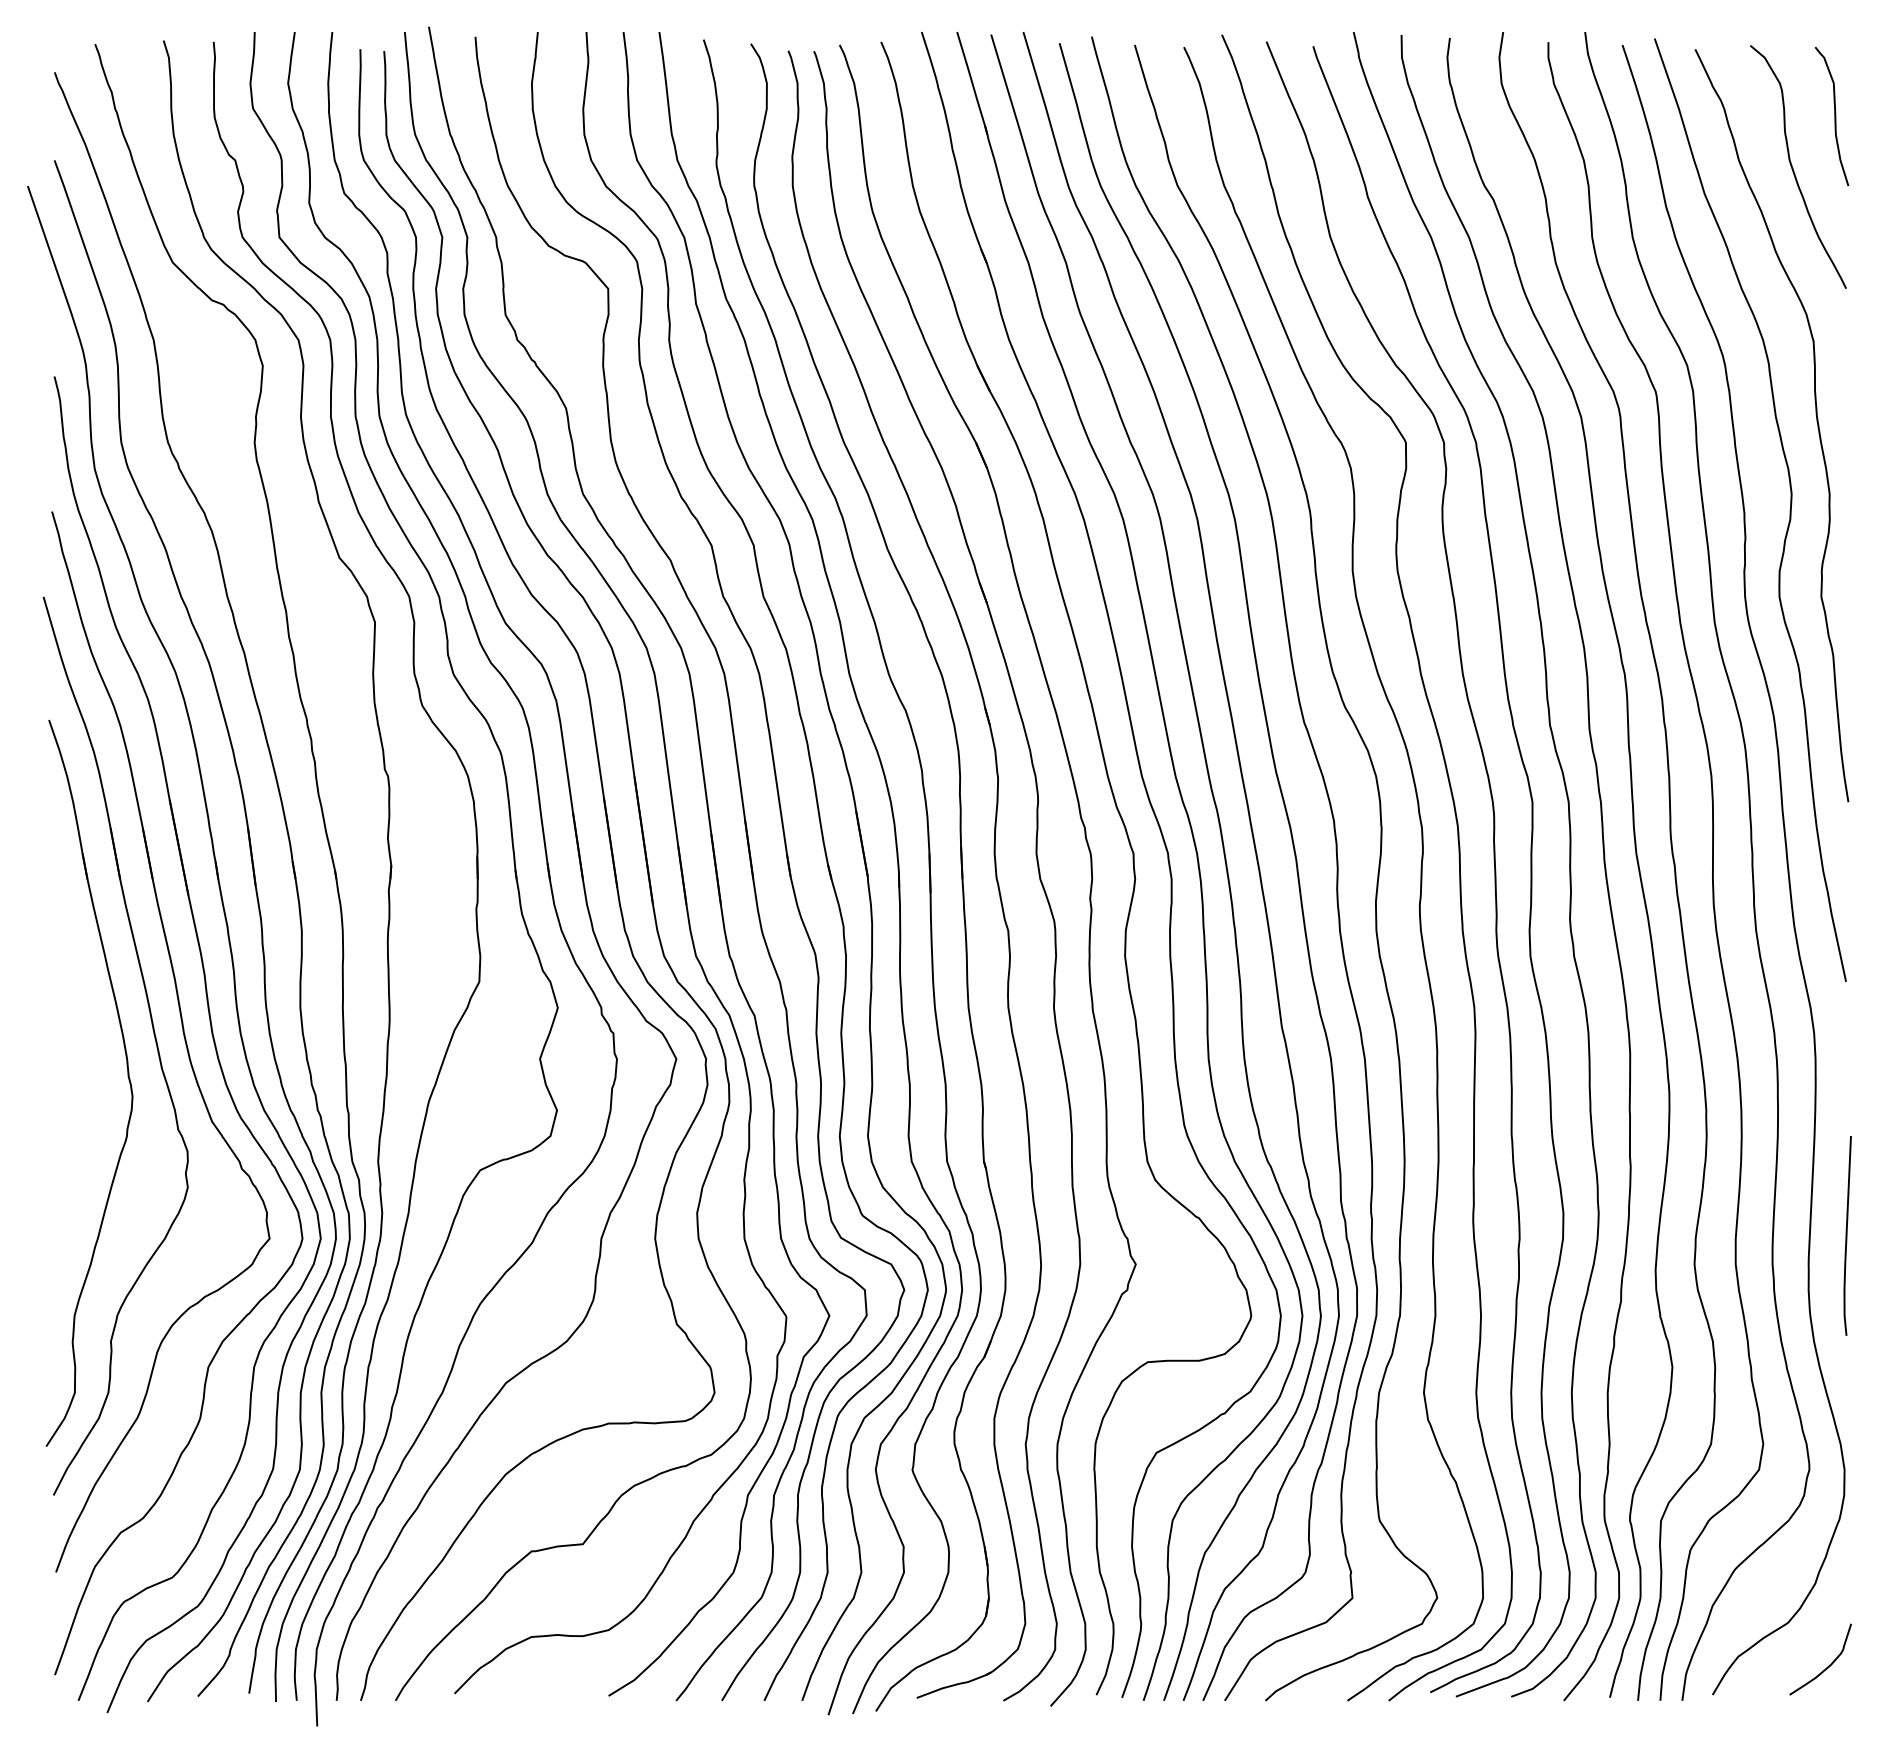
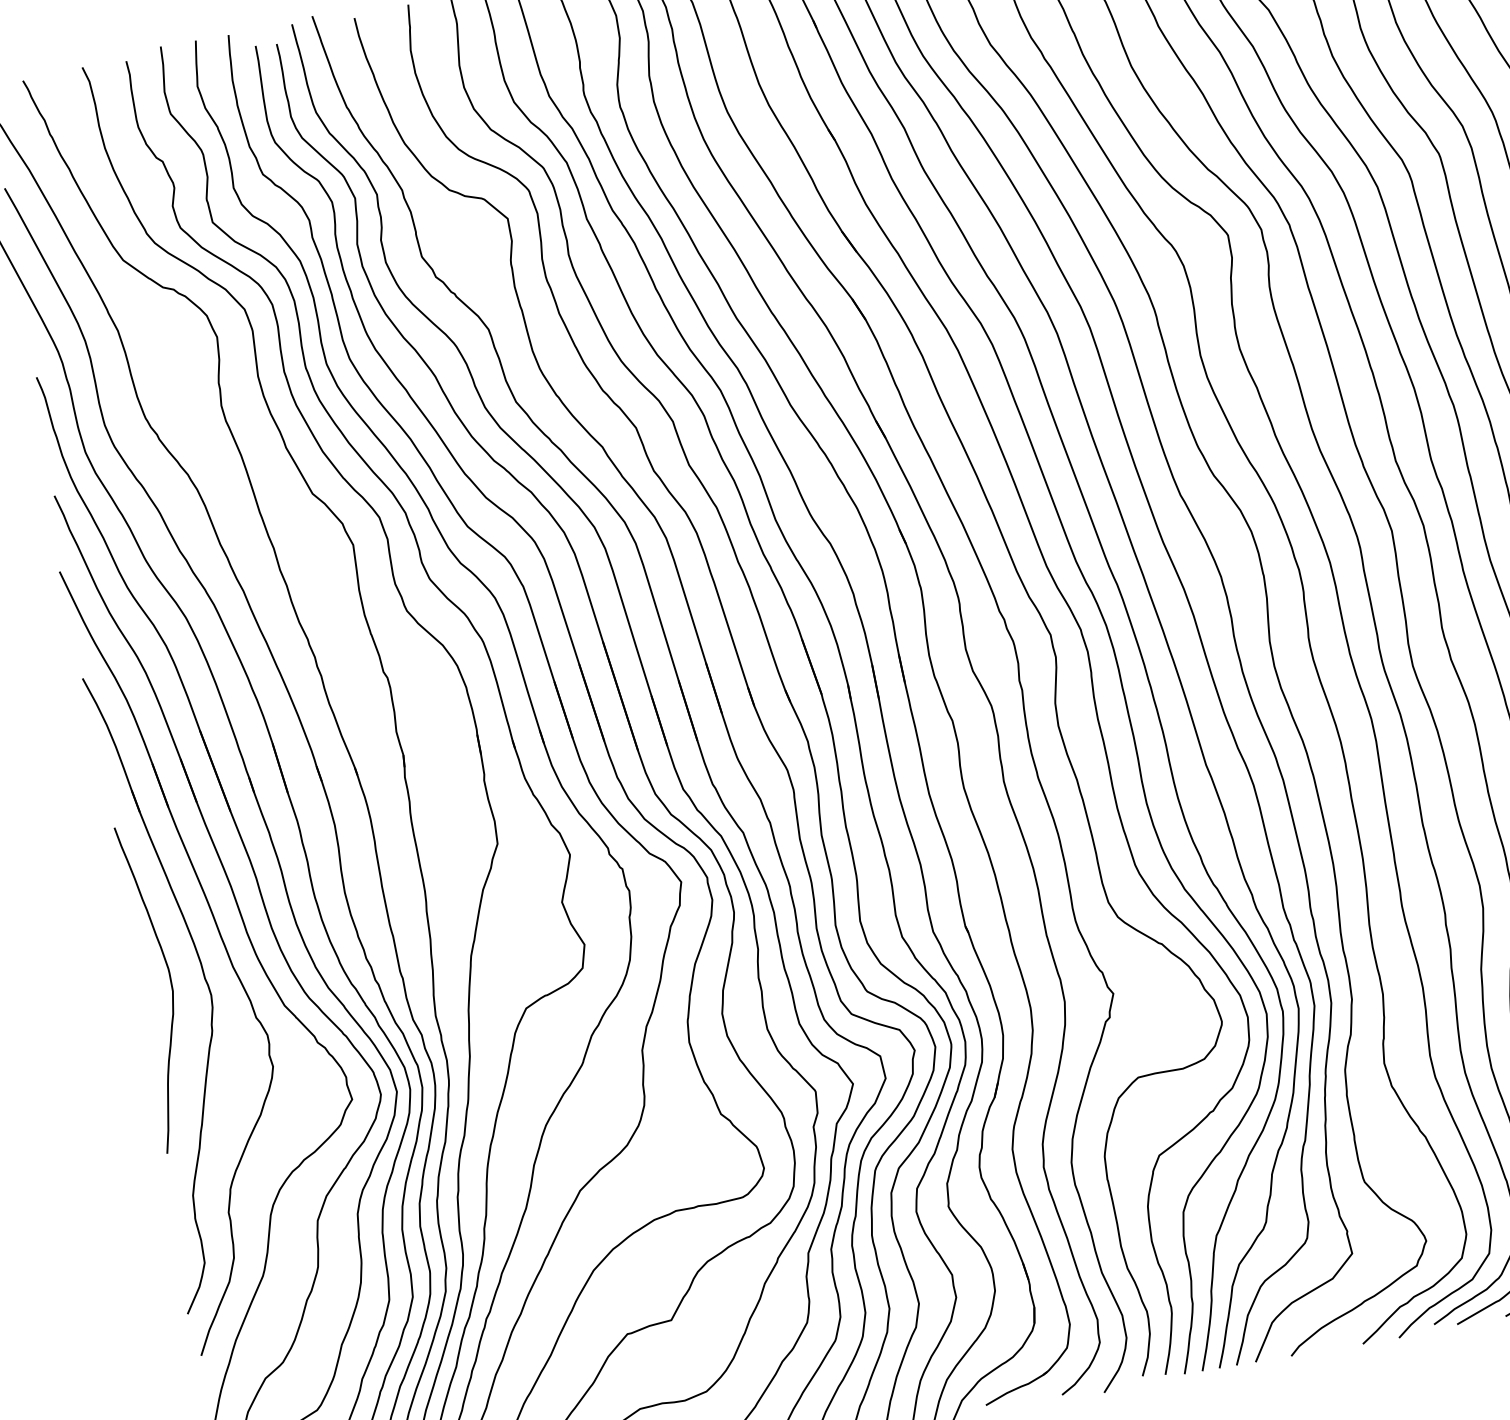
curve: (89, 1077) -> (170, 985), added

